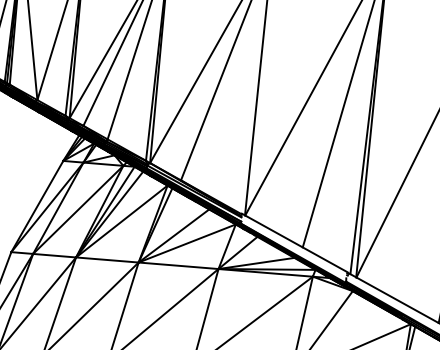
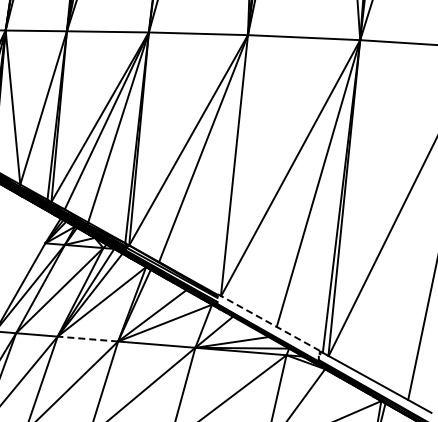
line: (294, 242) -> (268, 322), solid -> dashed
line: (106, 260) -> (87, 339), solid -> dashed

